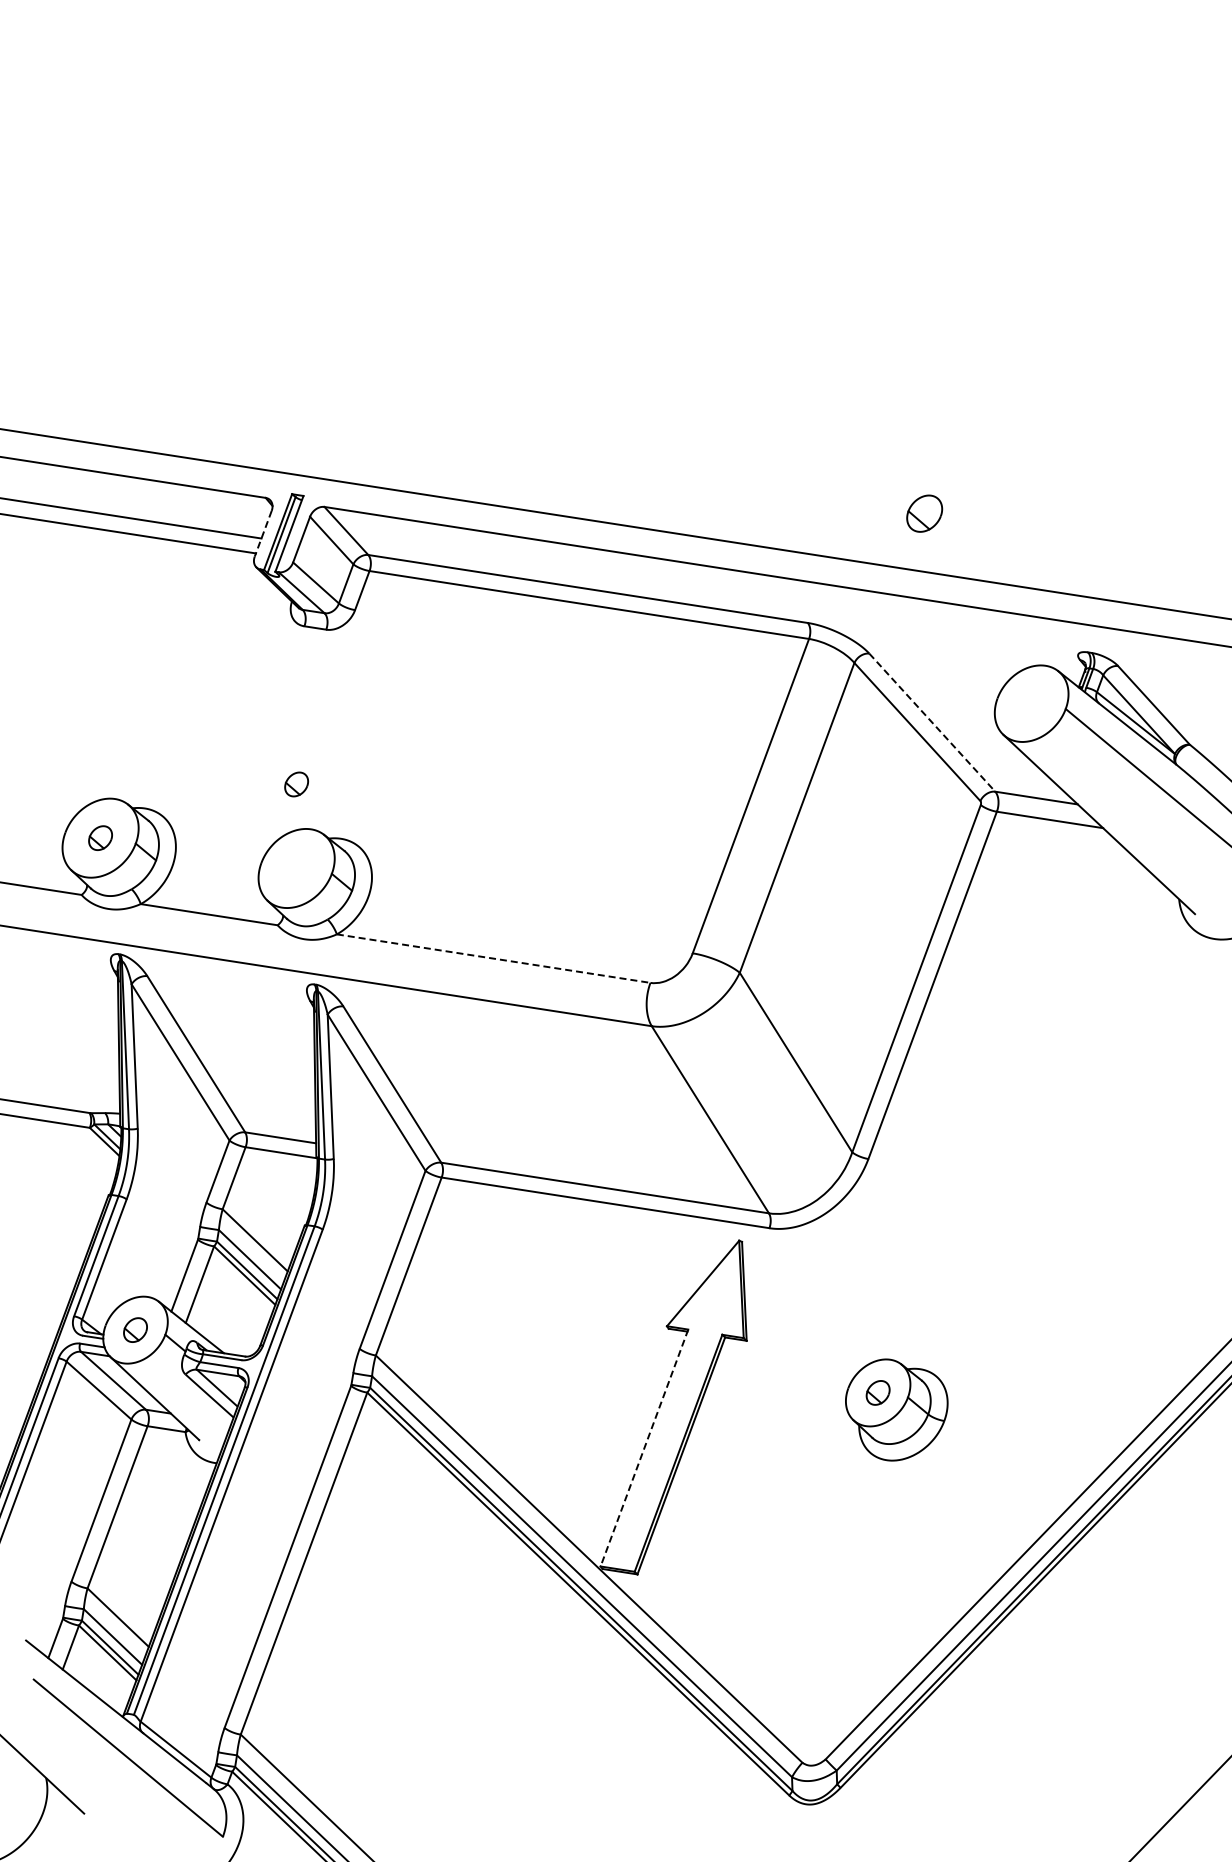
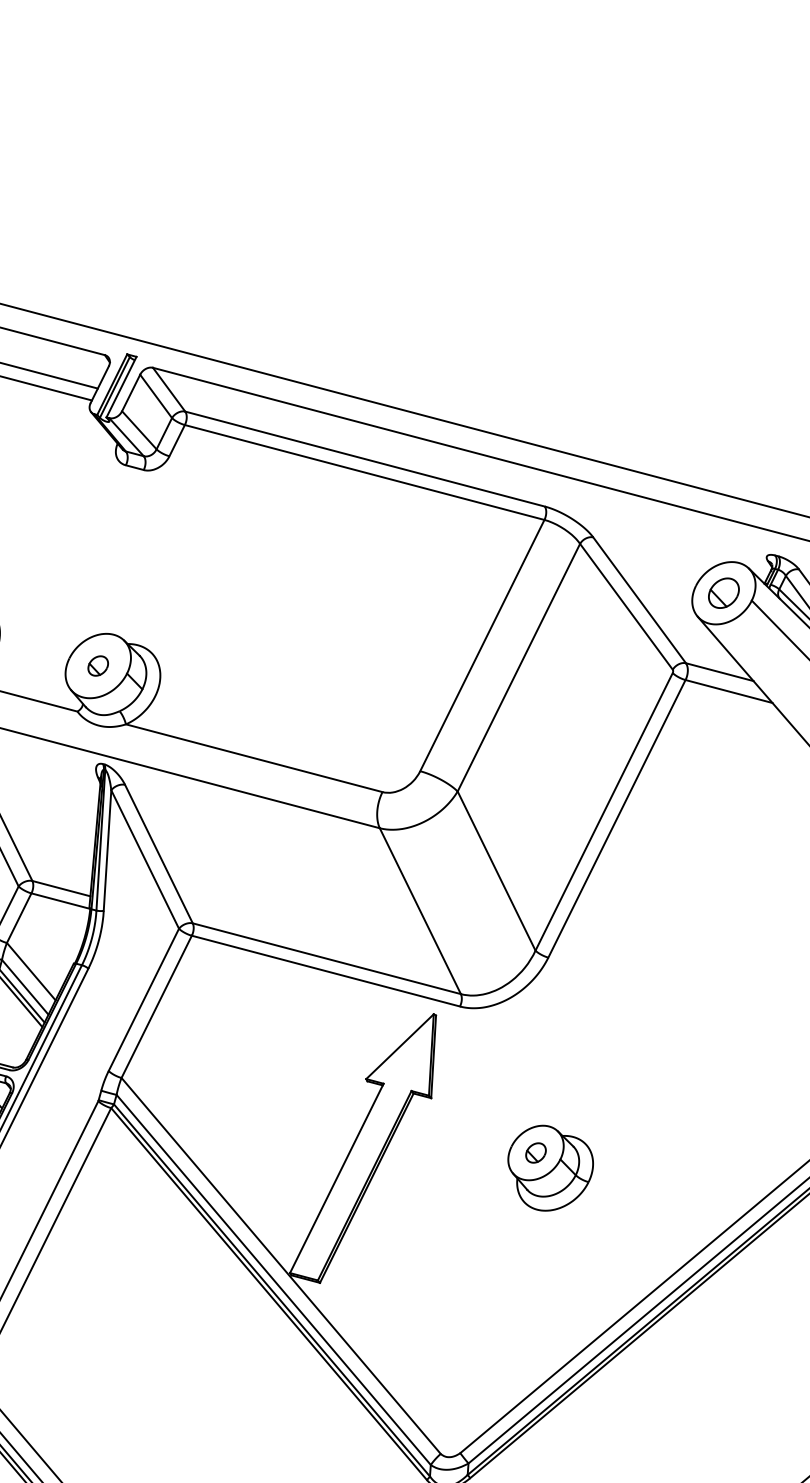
part: (924, 513) -> (723, 593), moved
line: (263, 534) -> (99, 385), dashed -> solid
line: (932, 723) -> (639, 601), dashed -> solid
part: (296, 784) -> (98, 666), moved
line: (493, 958) -> (254, 758), dashed -> solid
line: (644, 1448) -> (336, 1178), dashed -> solid

